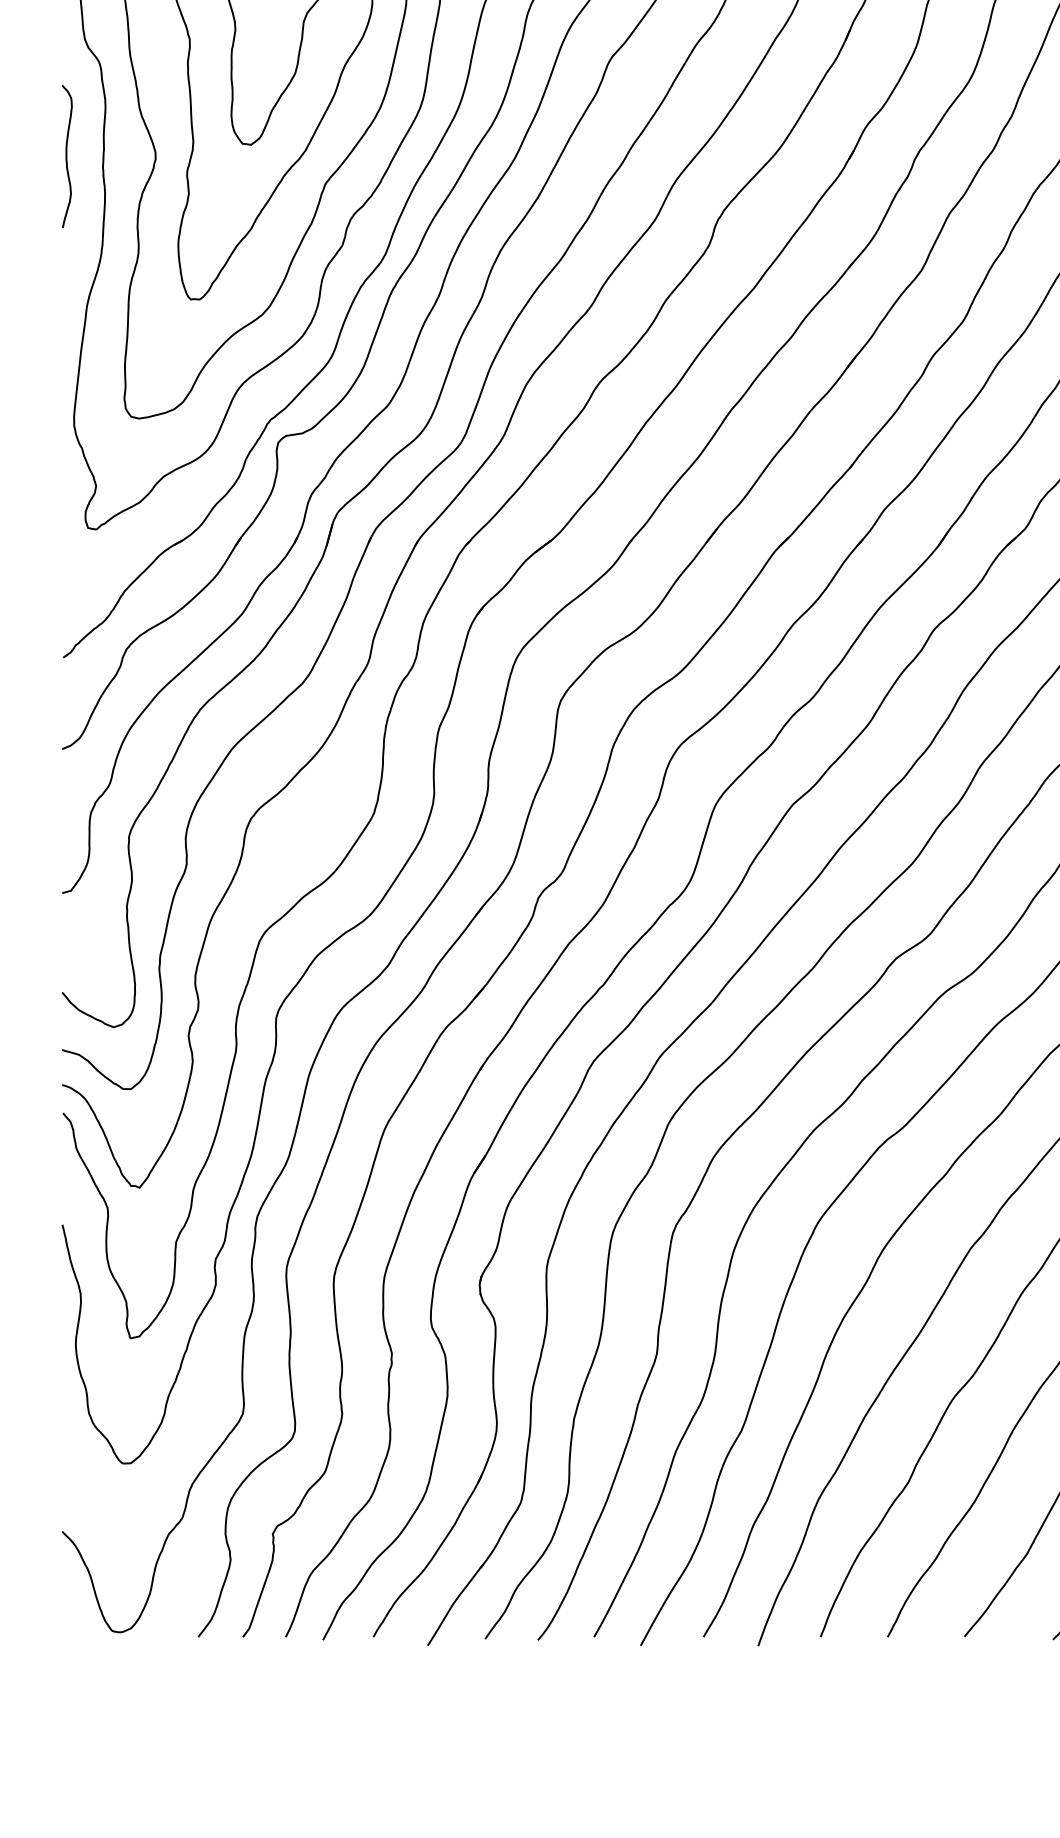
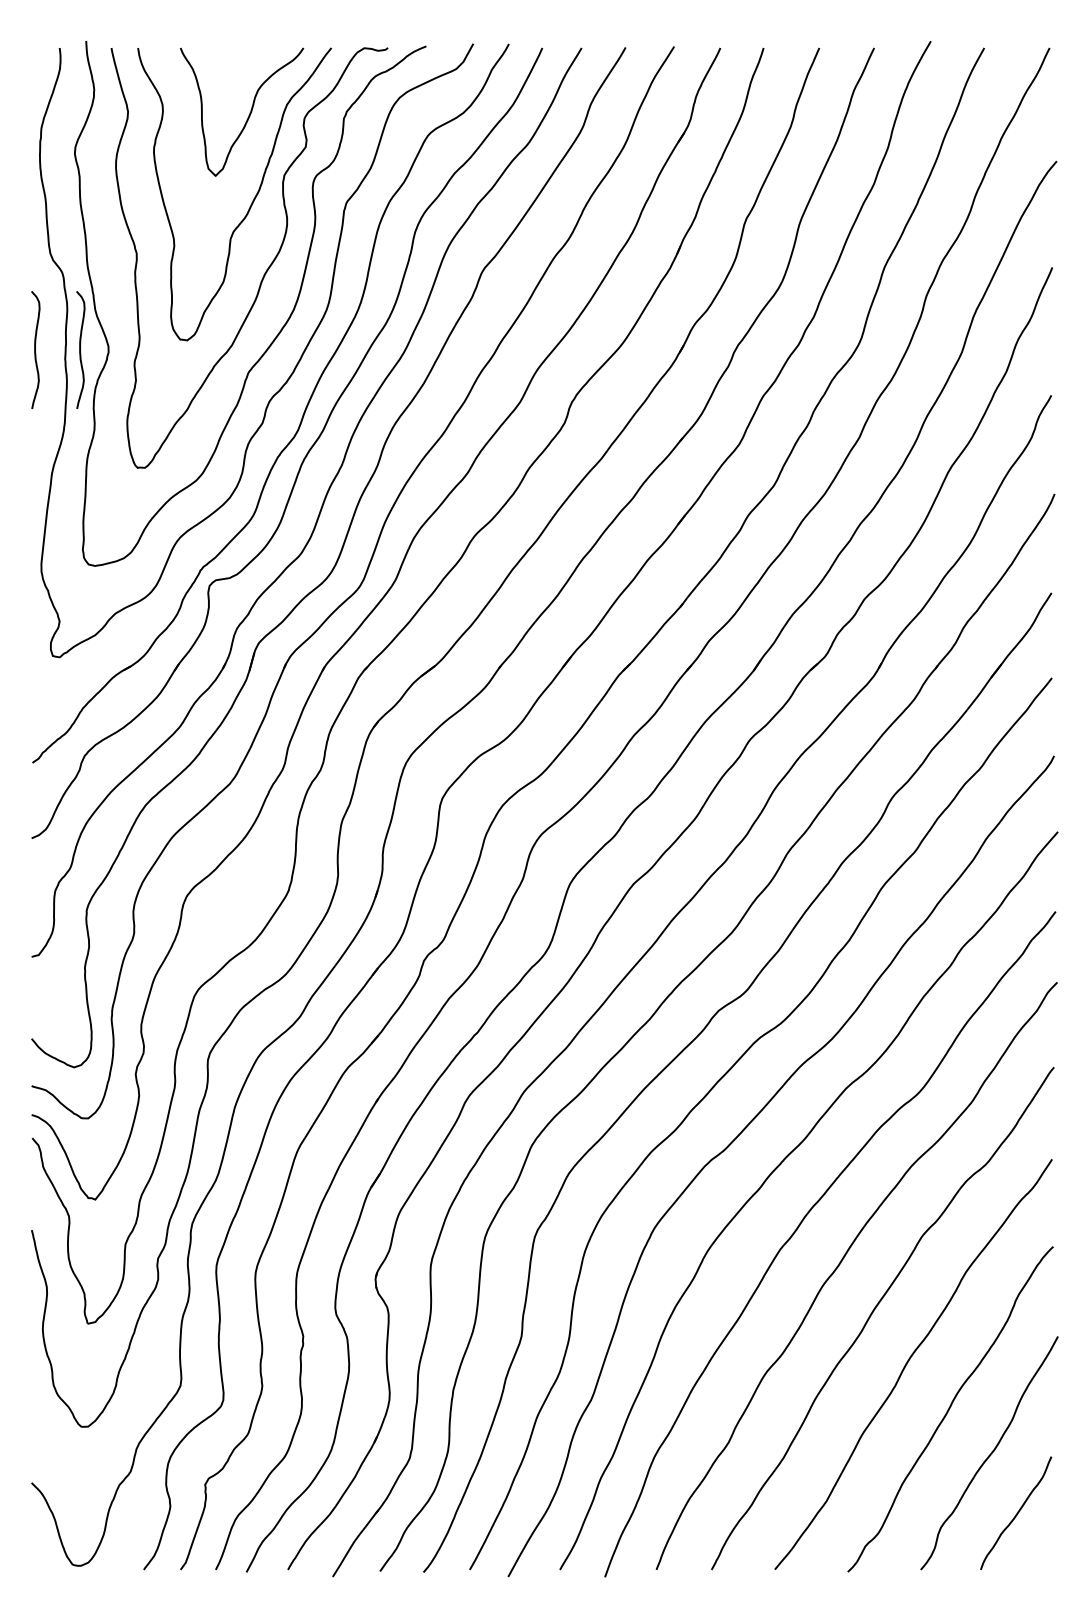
curve: (121, 155) -> (80, 349), added

